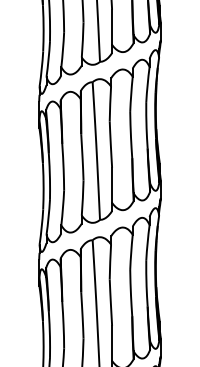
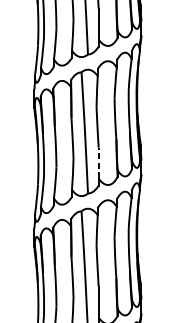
line: (112, 185) -> (98, 163), solid -> dashed

